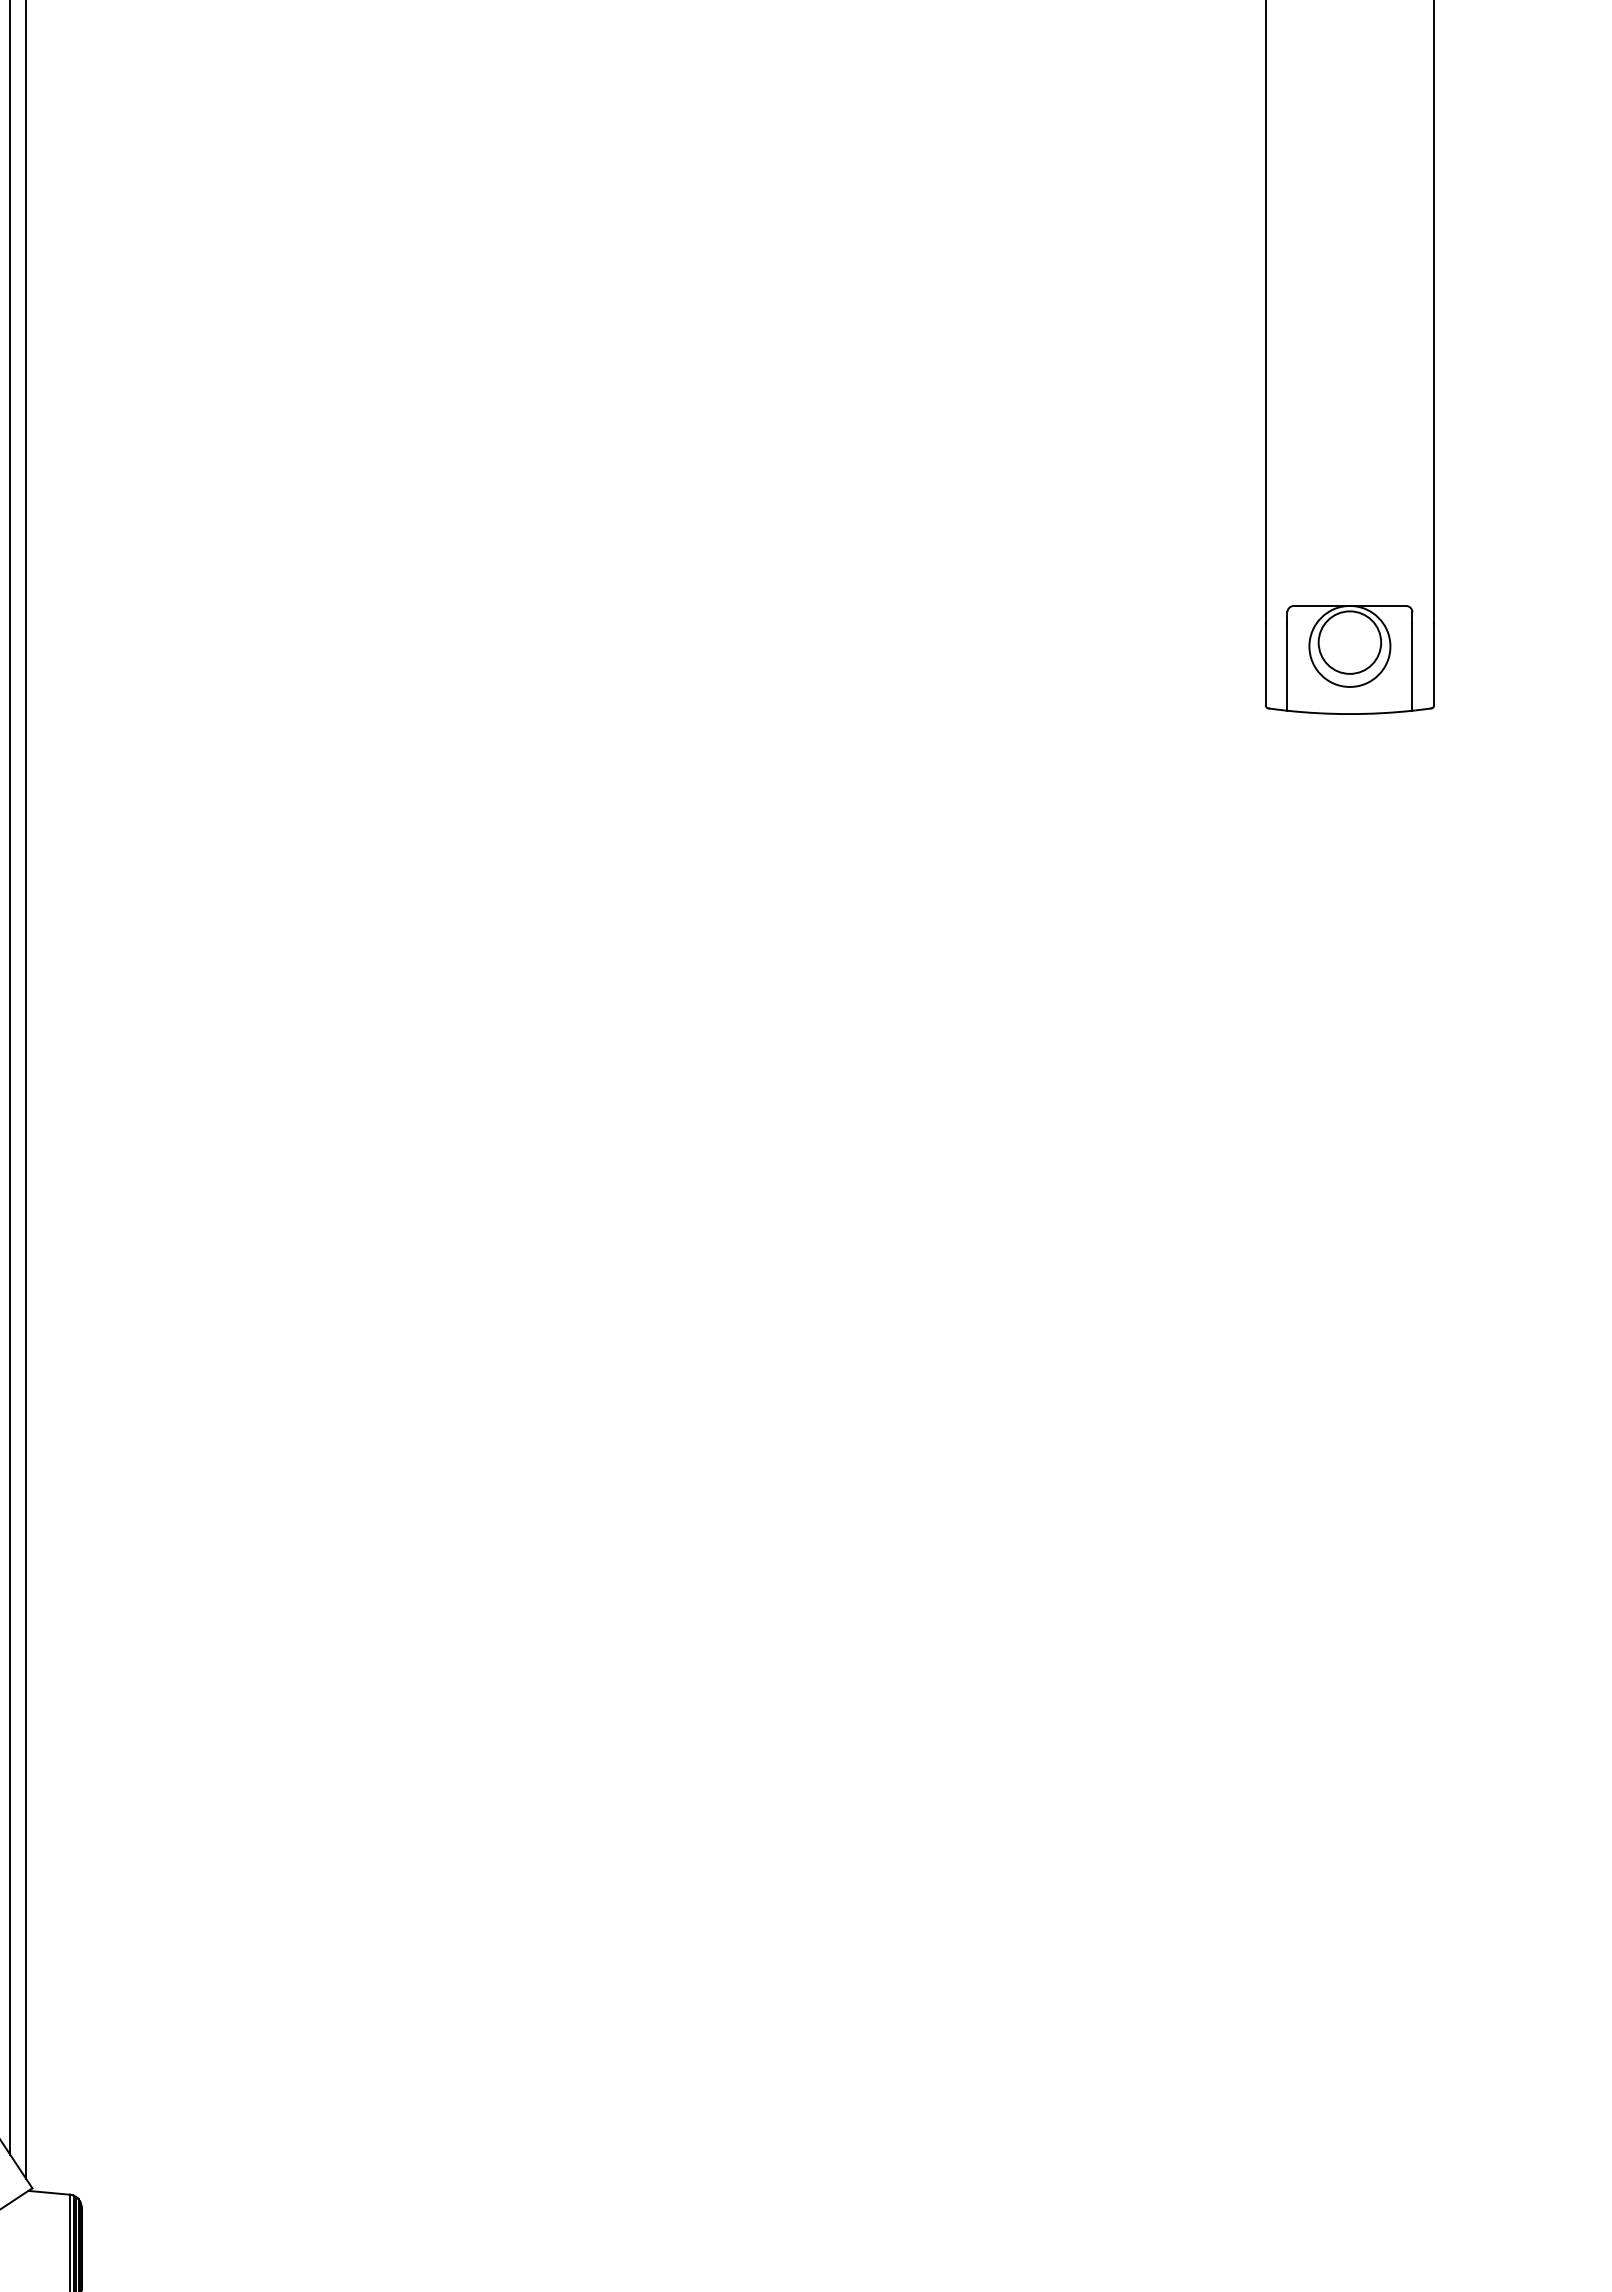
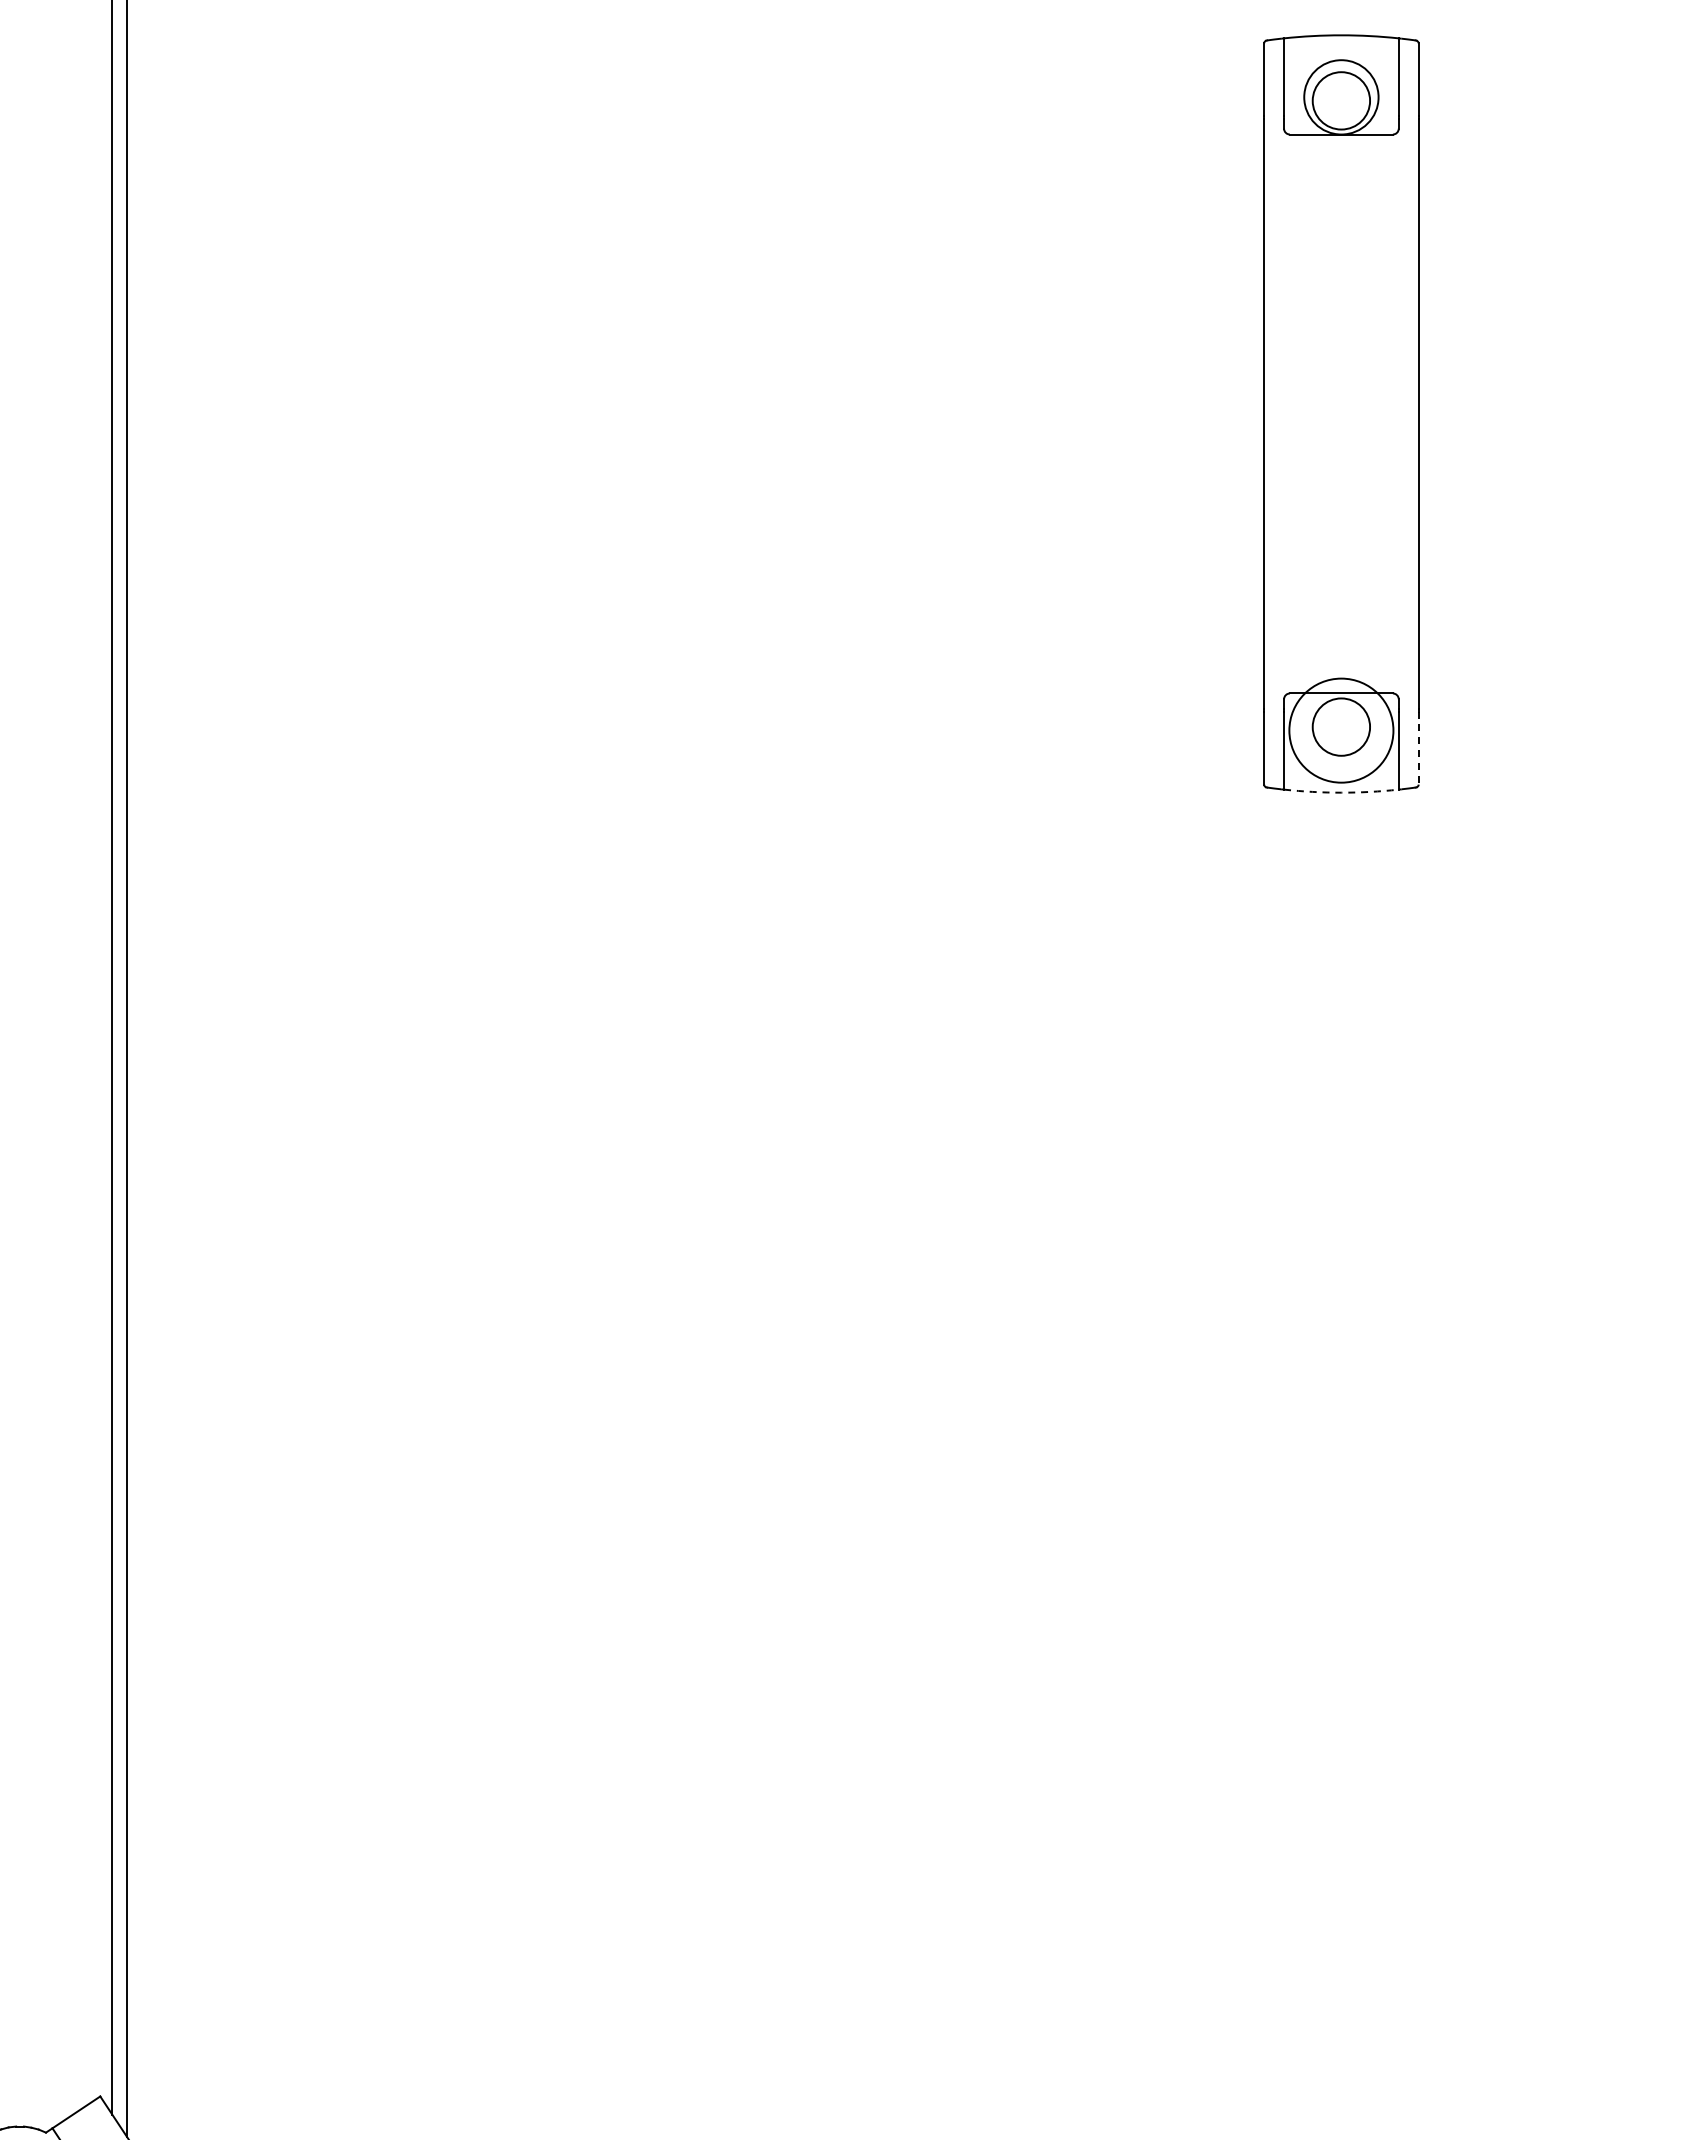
circle: (1350, 646) -> (1341, 730), size x1.4
line: (1433, 665) -> (1418, 748), solid -> dashed
arc: (1350, 713) -> (1341, 792), solid -> dashed

